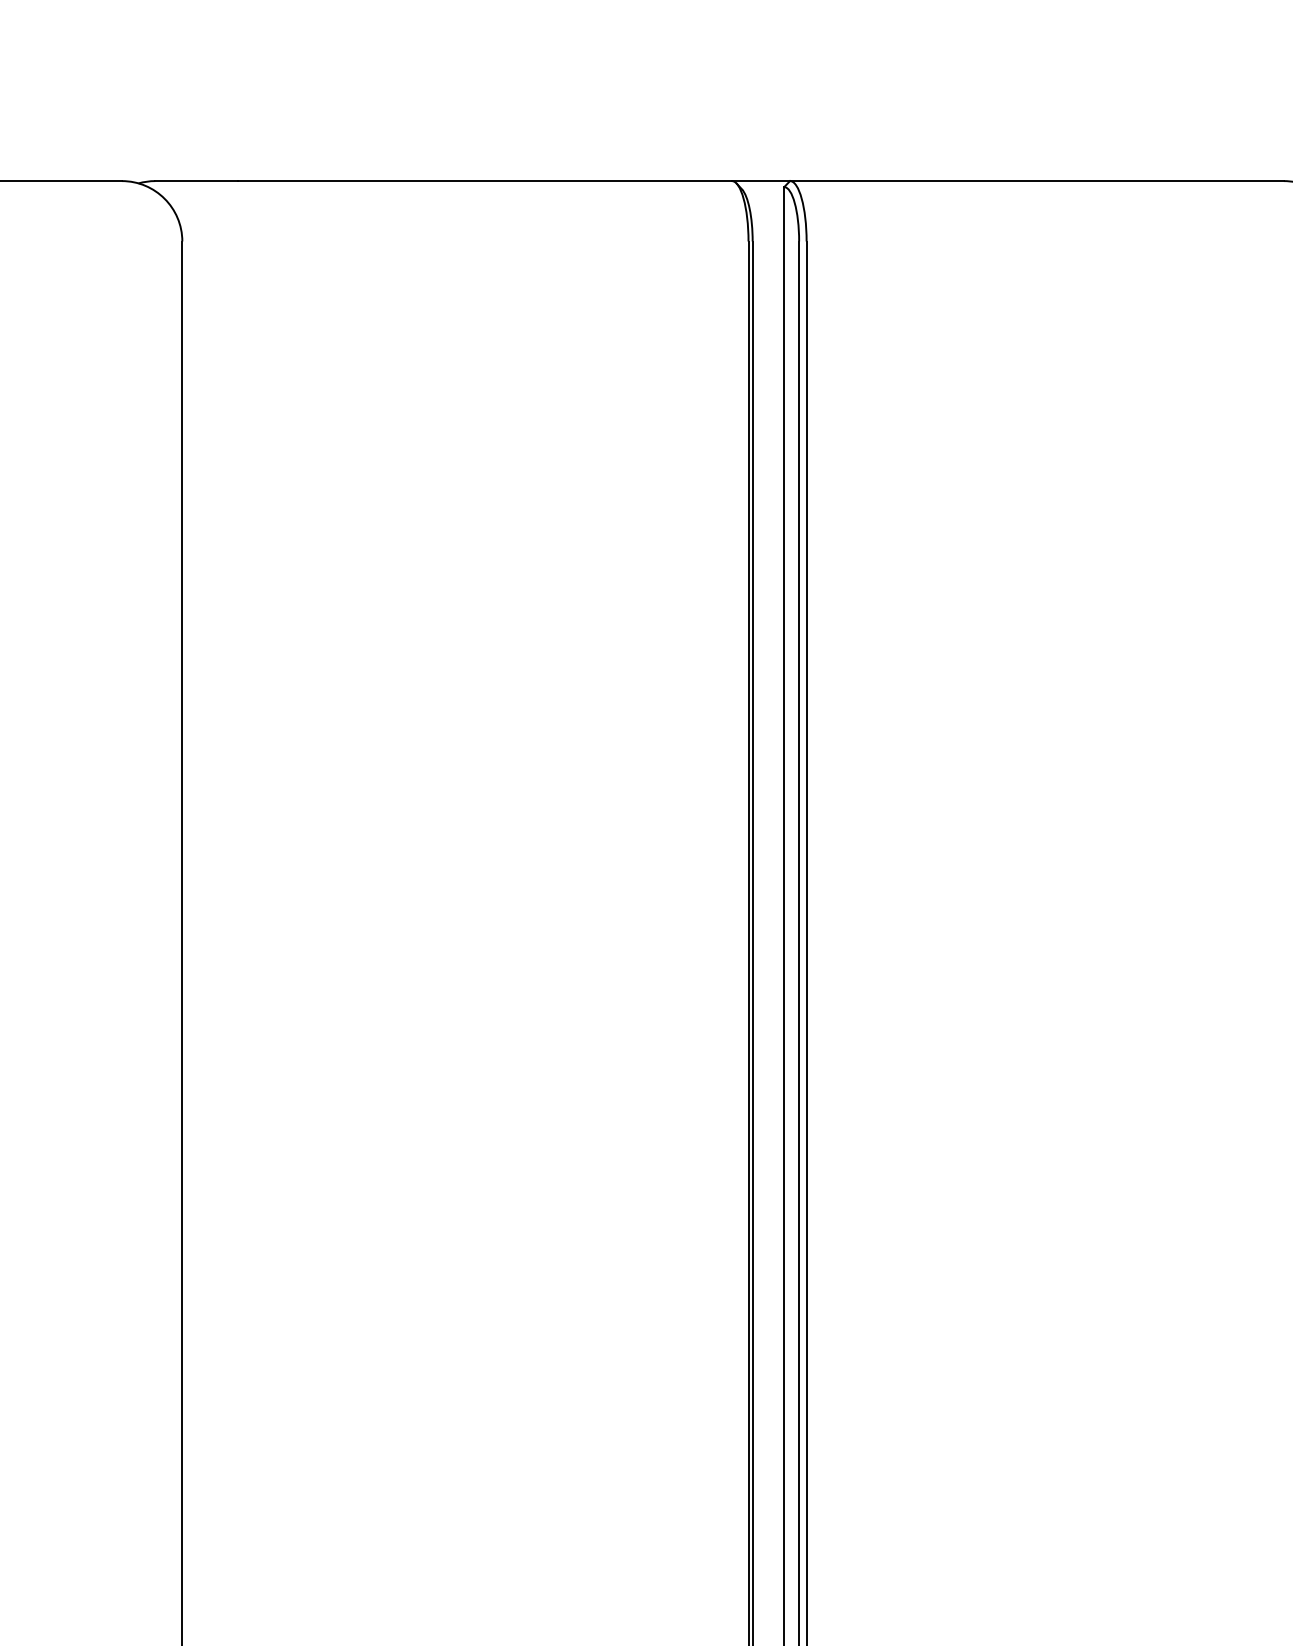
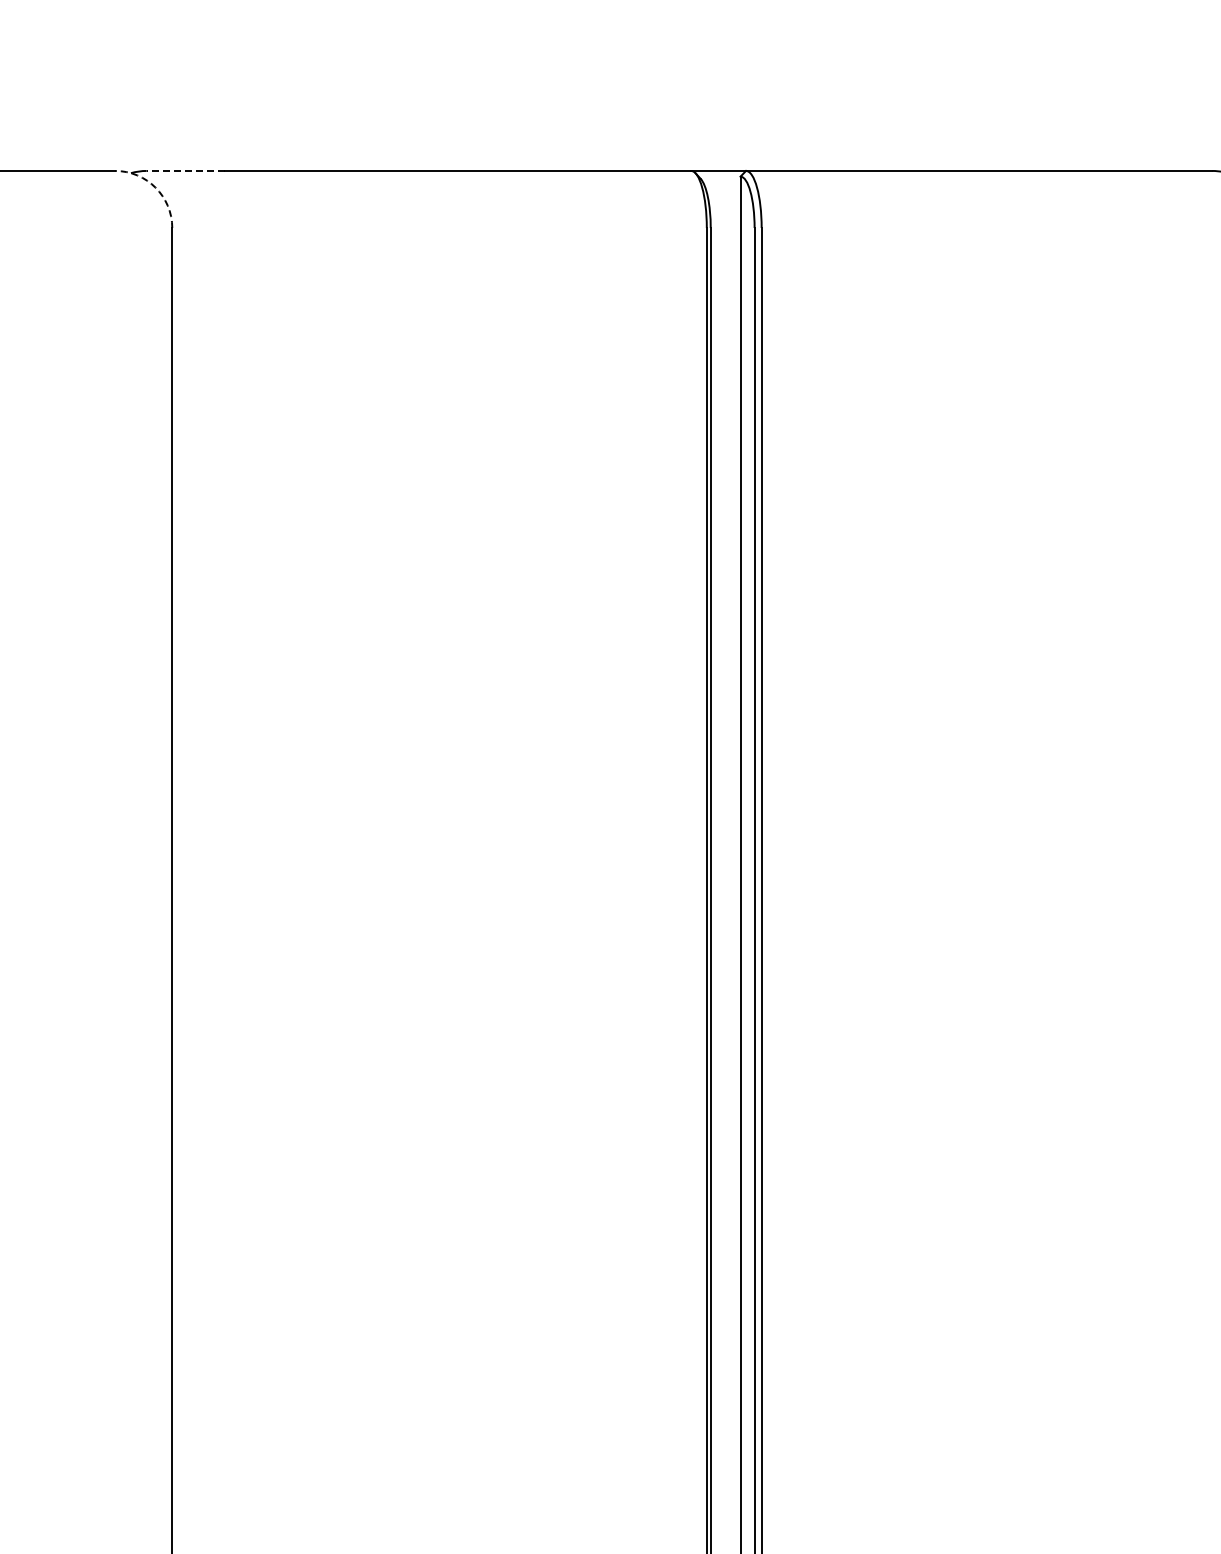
line: (196, 180) -> (185, 170), solid -> dashed
arc: (164, 198) -> (155, 187), solid -> dashed

